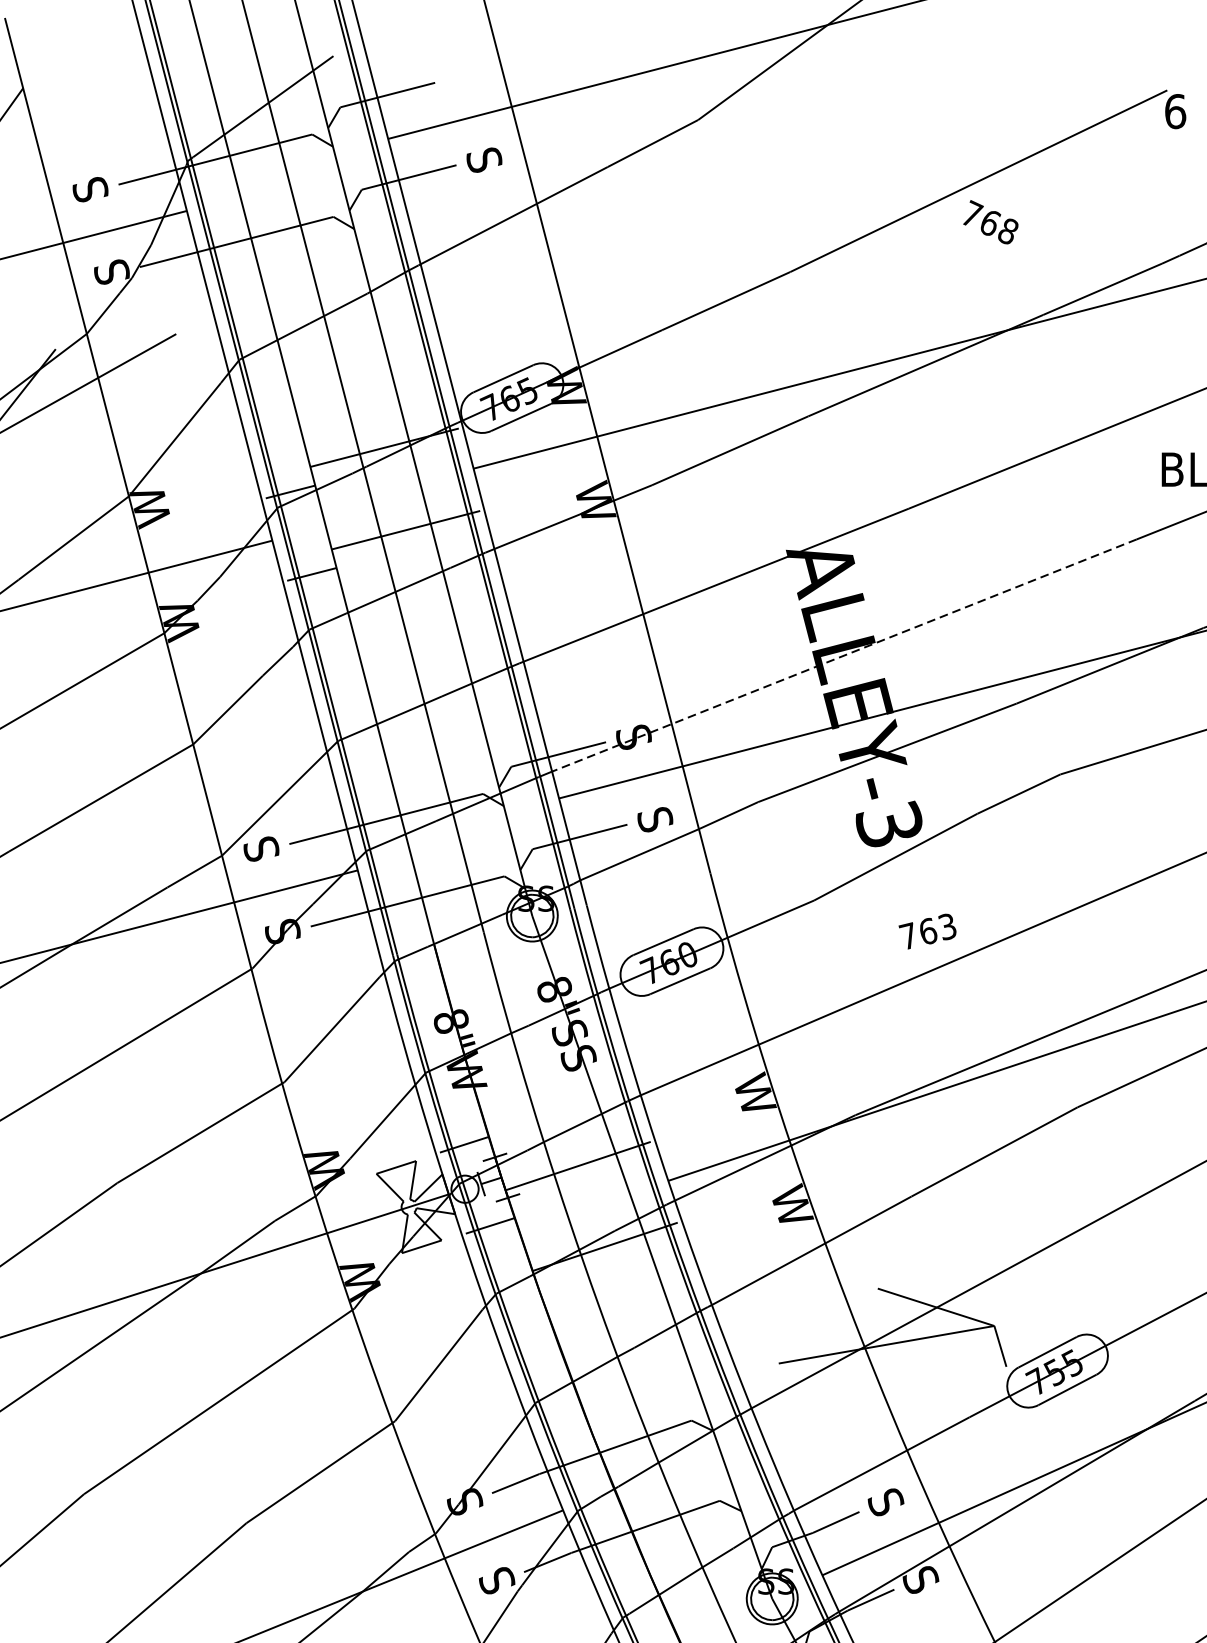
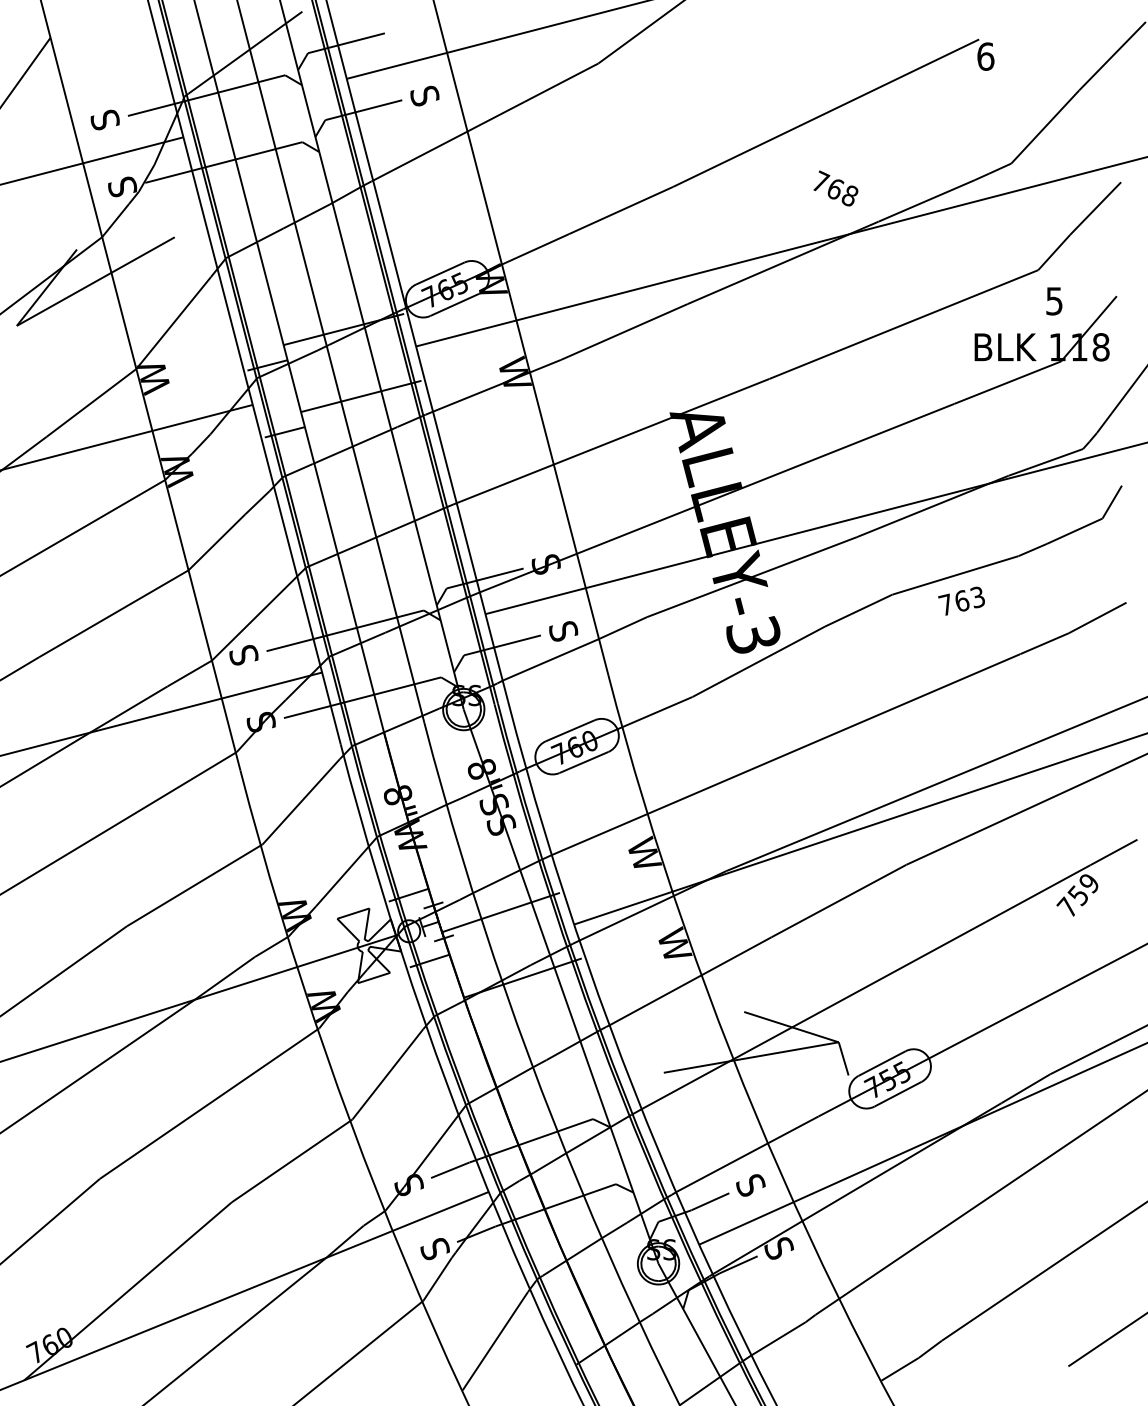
text: (990, 222) -> (835, 188), moved
line: (843, 655) -> (716, 498), dashed -> solid
text: (927, 930) -> (961, 600), moved

